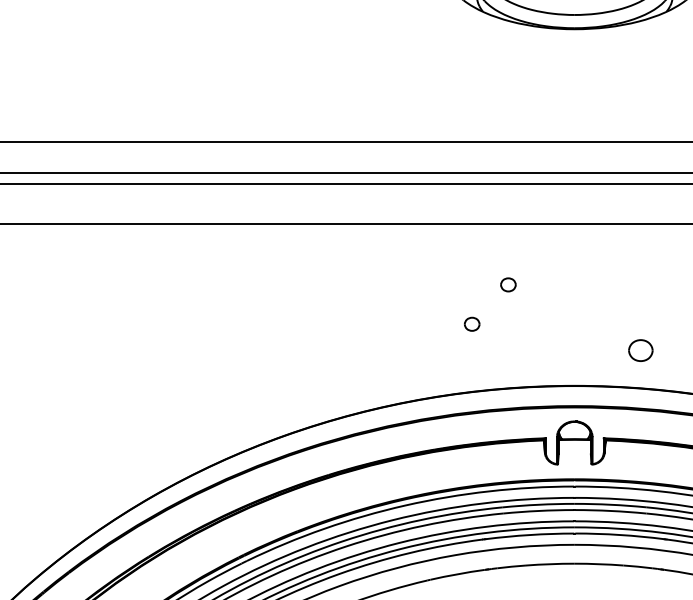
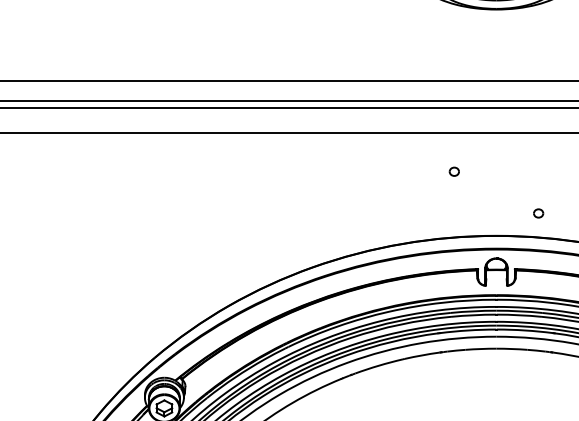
part: (470, 323) -> (430, 196), removed
part: (640, 350) -> (538, 213), size x0.62

